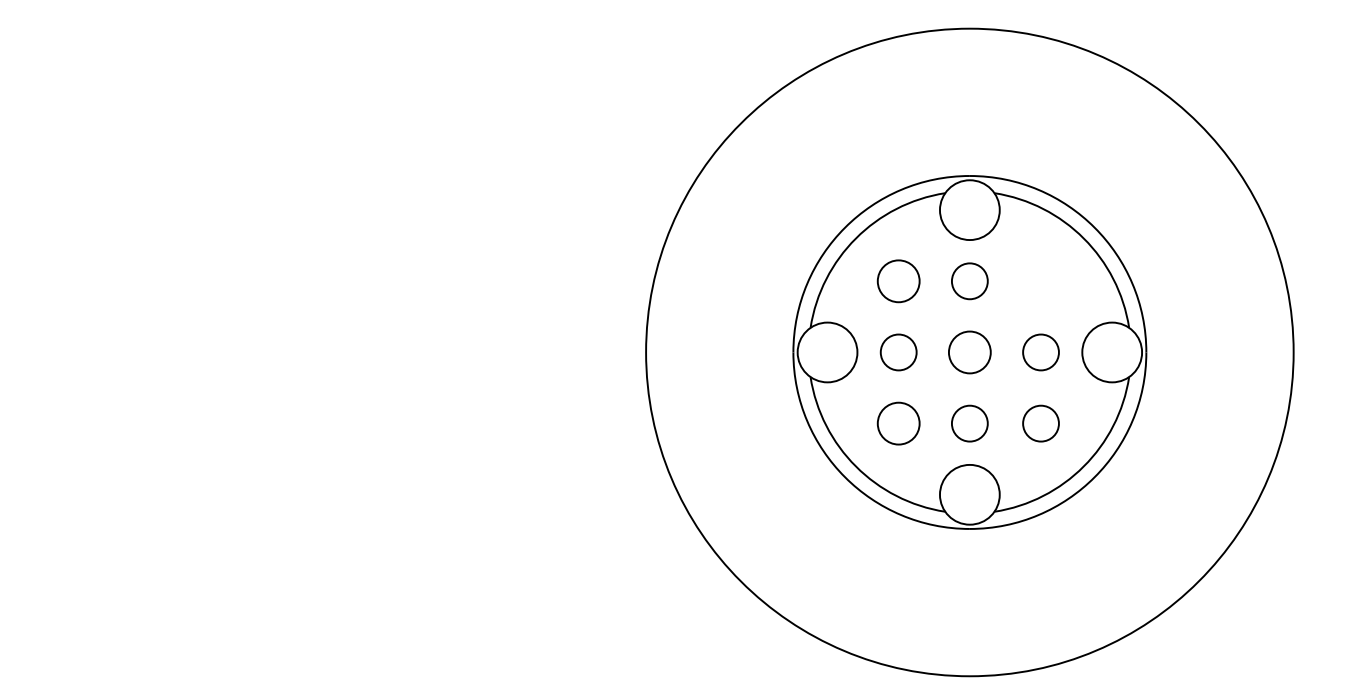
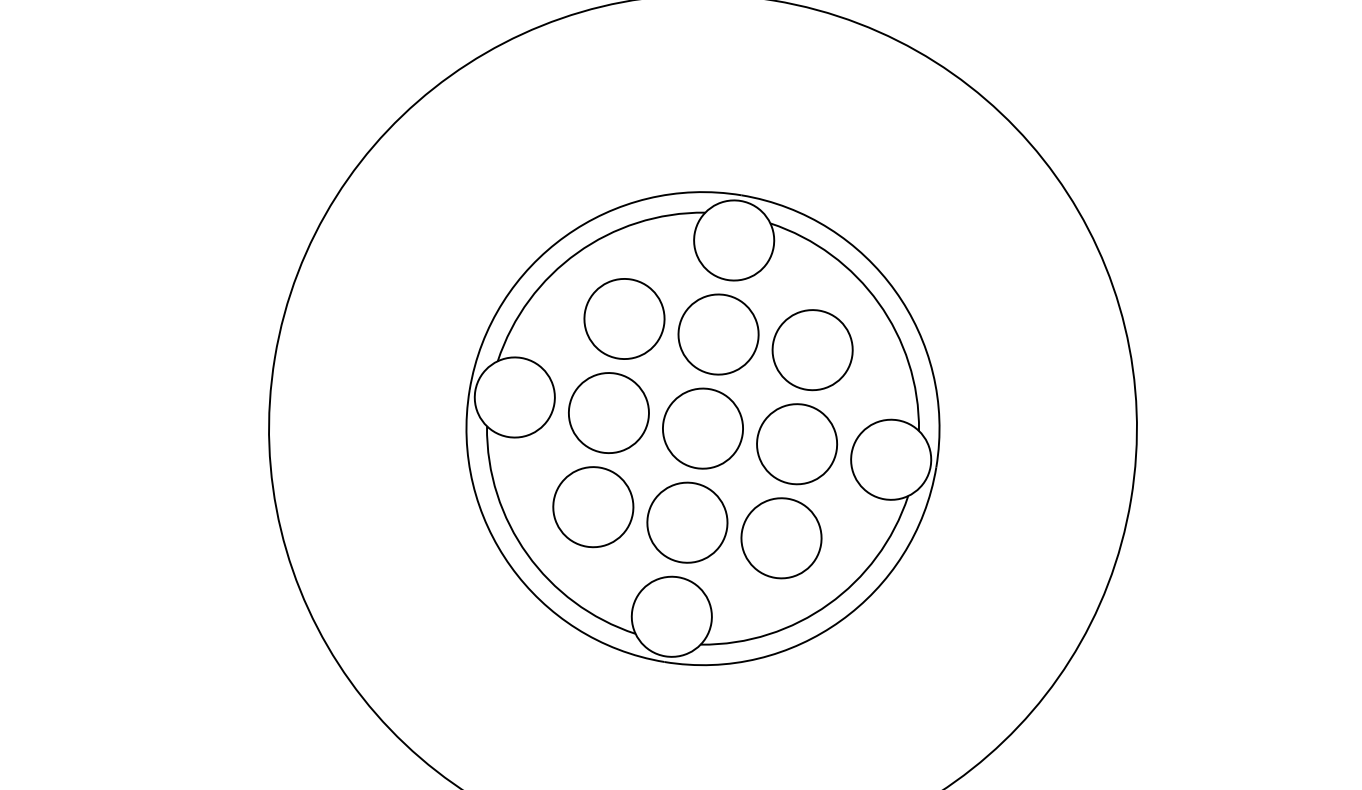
circle: (898, 281) -> (624, 319), size x1.43
circle: (969, 281) -> (718, 334), size x1.67
circle: (1040, 281) -> (811, 350), added
circle: (898, 352) -> (608, 413), size x1.67
circle: (969, 352) -> (702, 428), size x1.43
circle: (1040, 352) -> (796, 444), size x1.67
circle: (898, 423) -> (593, 506), size x1.43
circle: (969, 423) -> (686, 522), size x1.67
circle: (1040, 423) -> (780, 538), size x1.67

